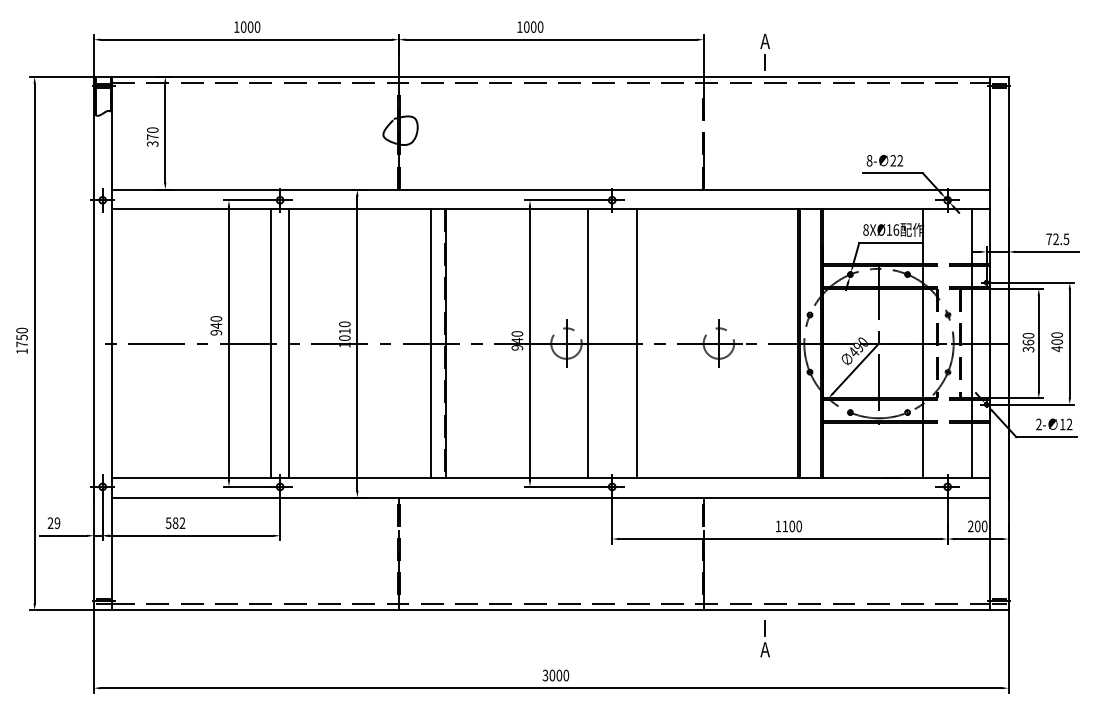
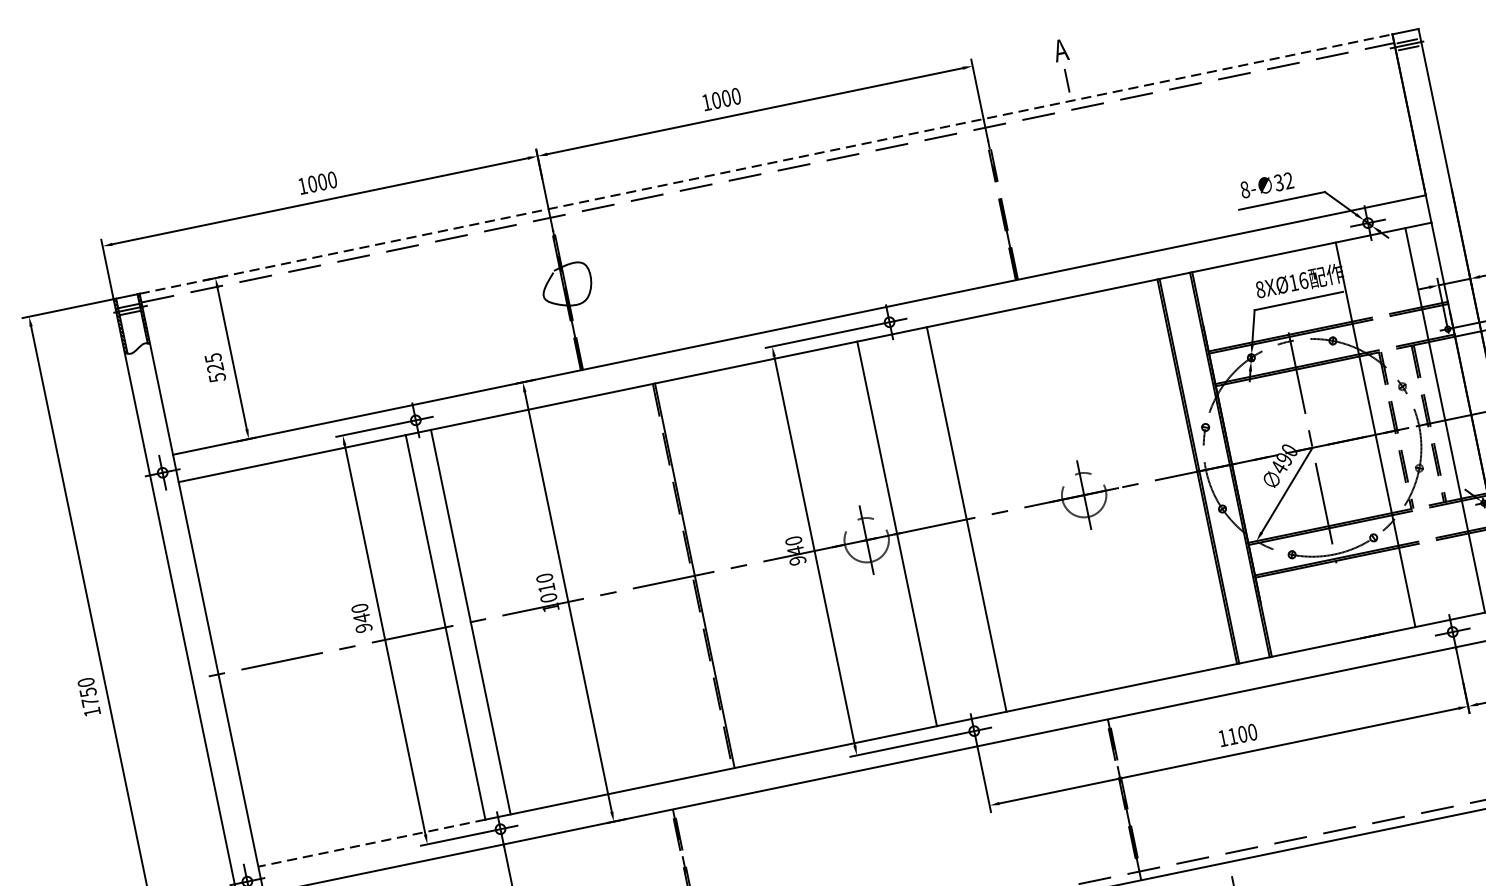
line: (551, 76) -> (766, 163), solid -> dashed
text: (152, 136) -> (214, 367), 370 -> 525
text: (893, 161) -> (1279, 183), 22 -> 32
line: (430, 343) -> (672, 580), removed
line: (191, 478) -> (371, 843), solid -> dashed

